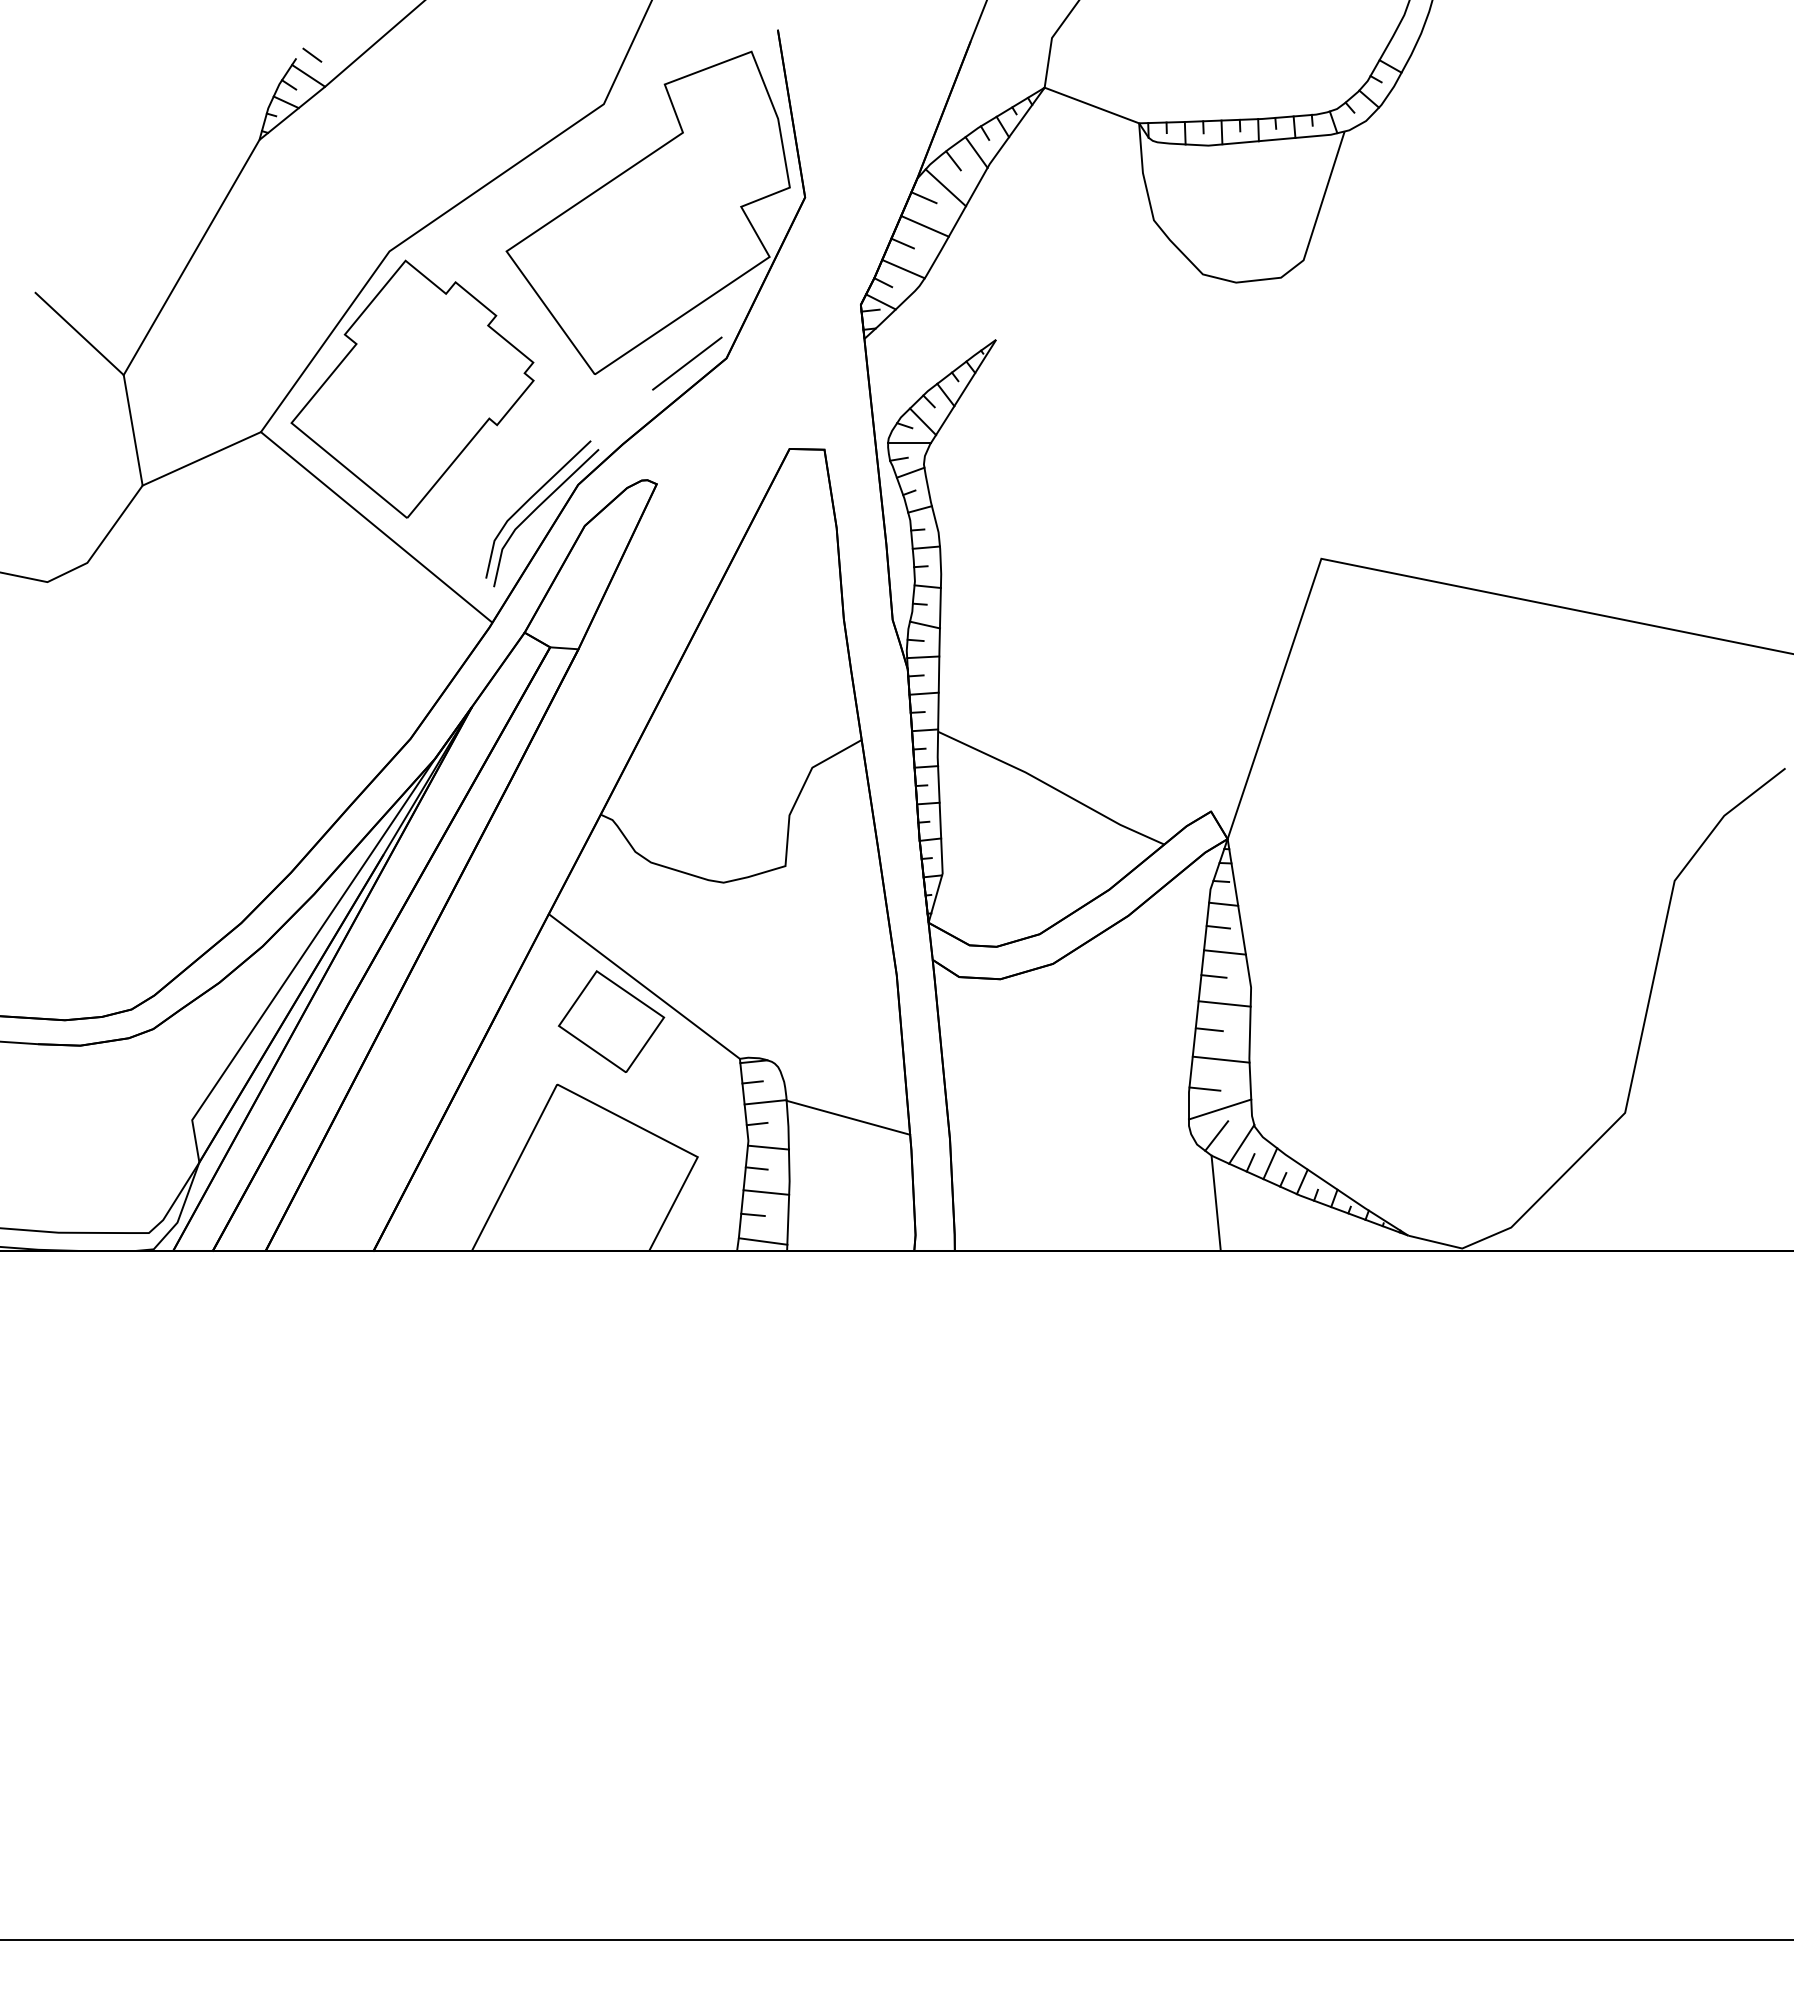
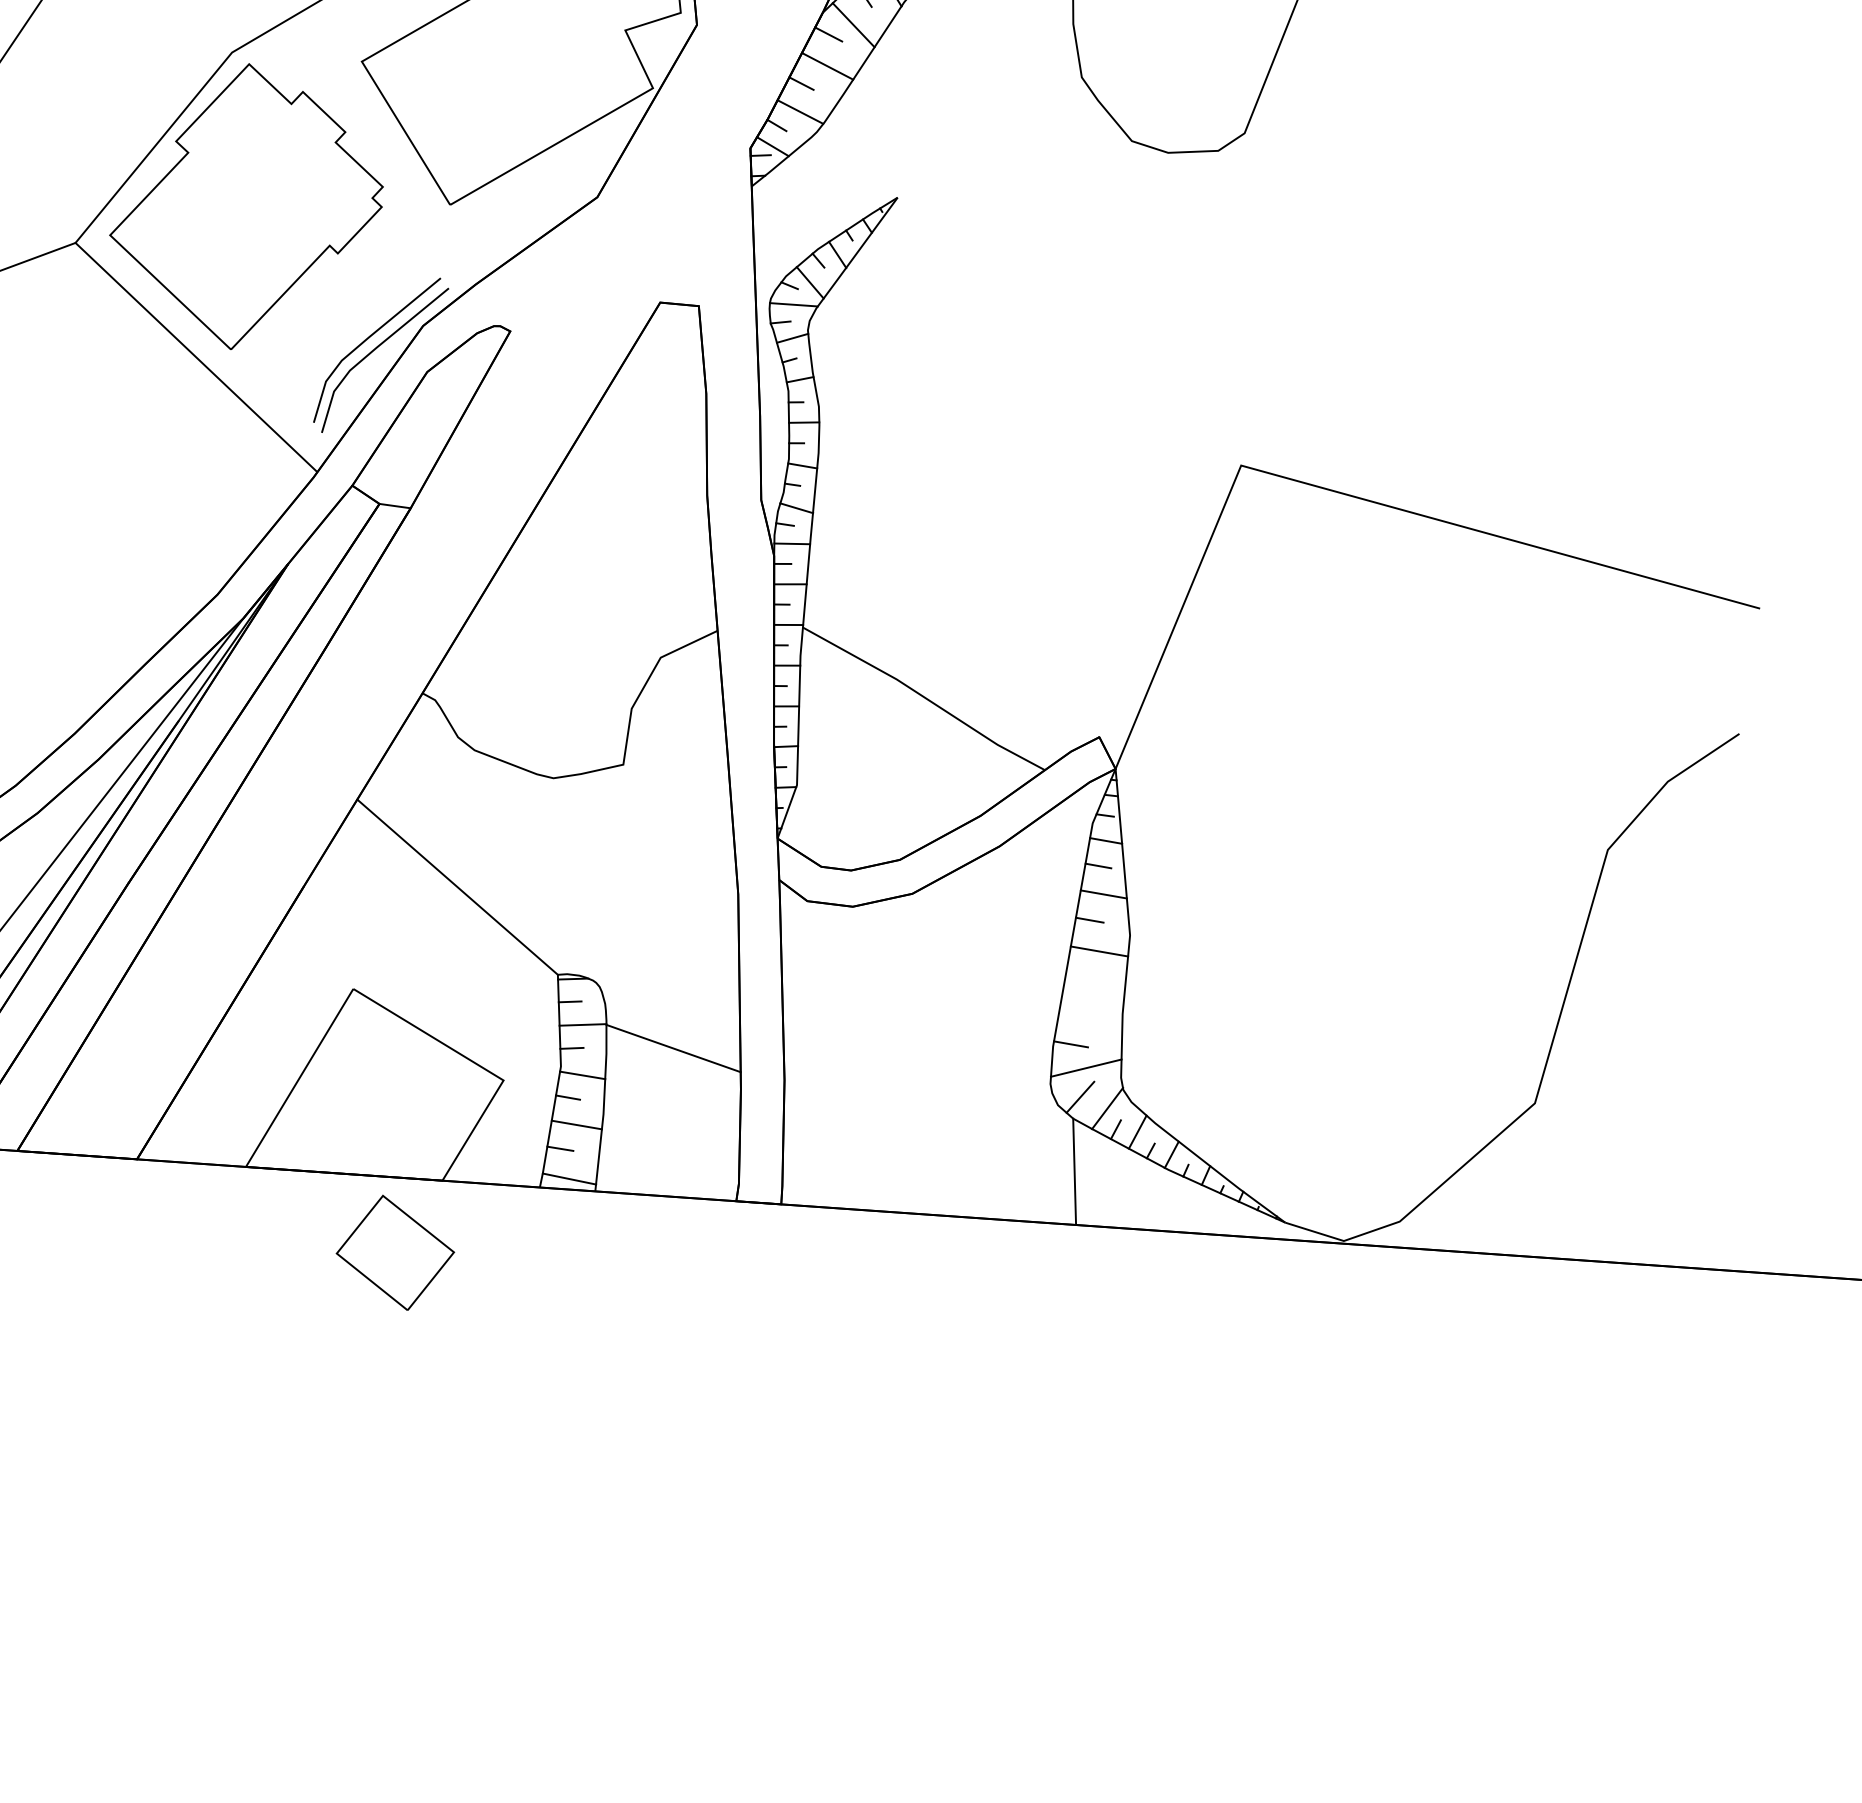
line: (687, 363) -> (553, 199), removed
part: (611, 1021) -> (395, 1252), moved
line: (1208, 1029) -> (1079, 978), removed
line: (1220, 1059) -> (1090, 1012), removed

